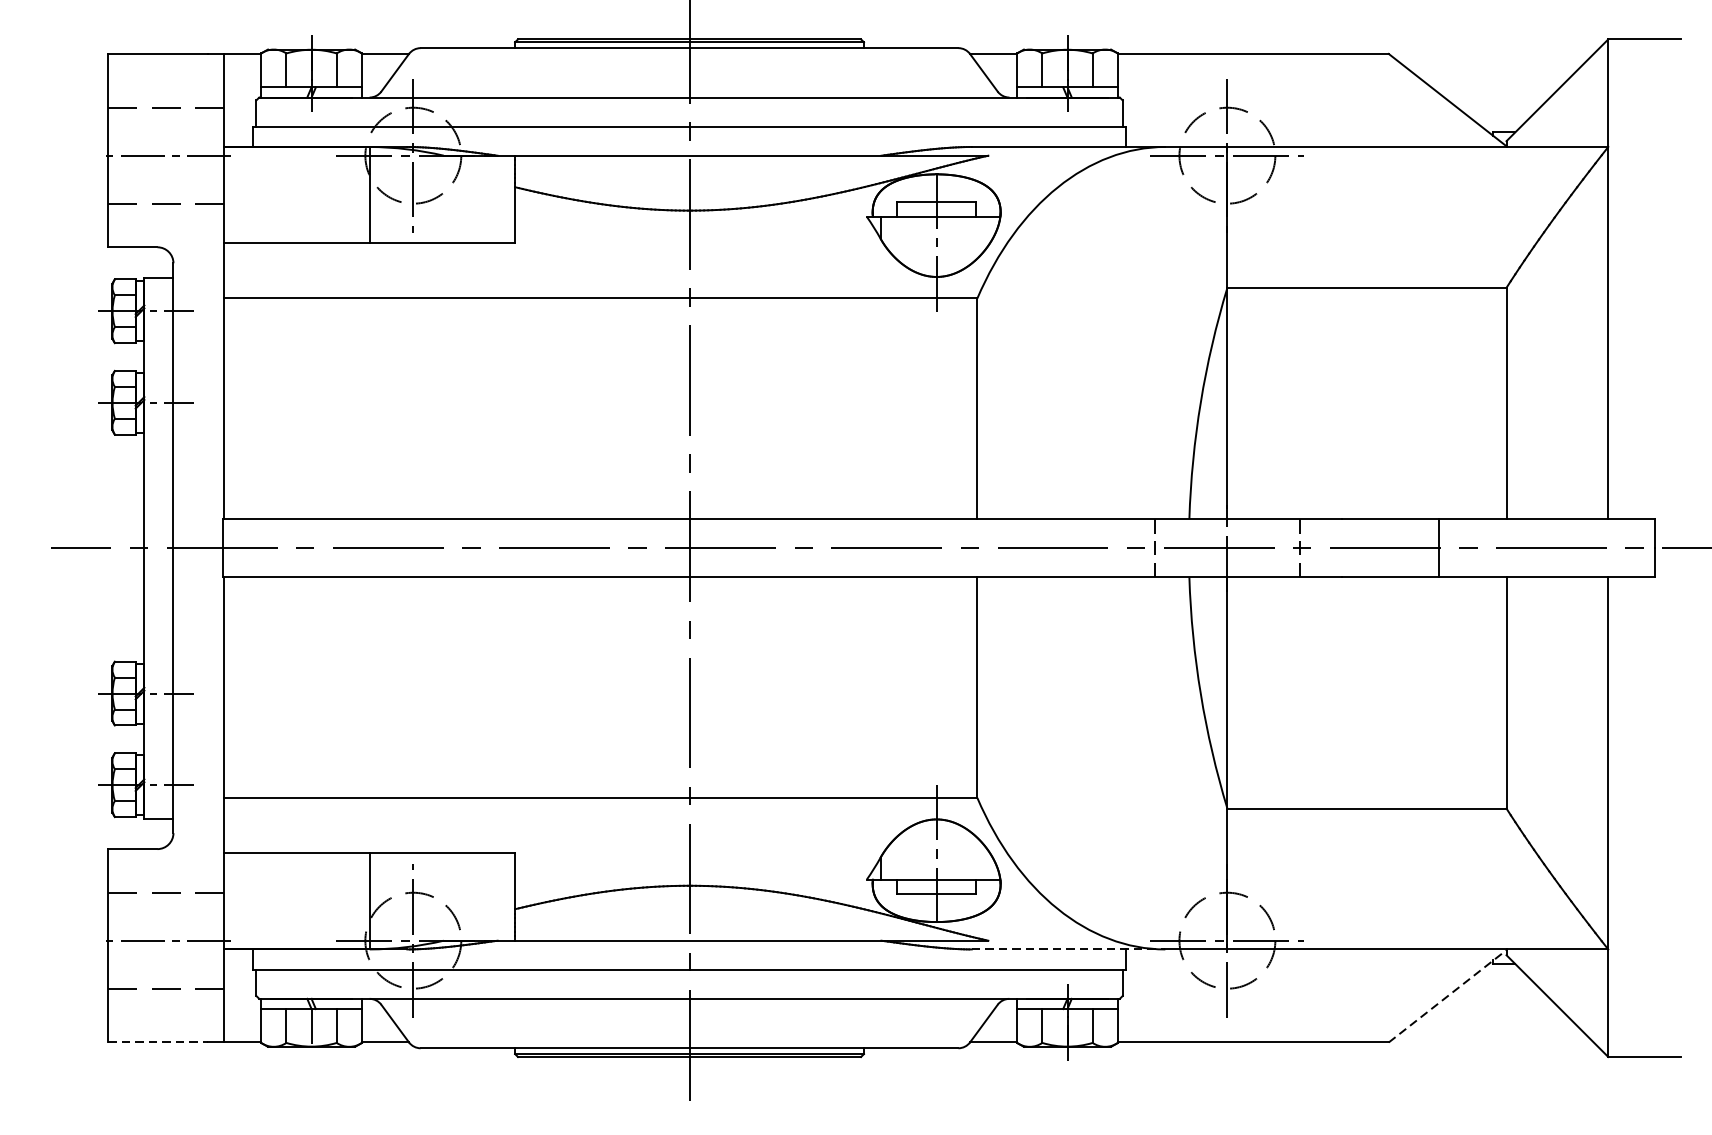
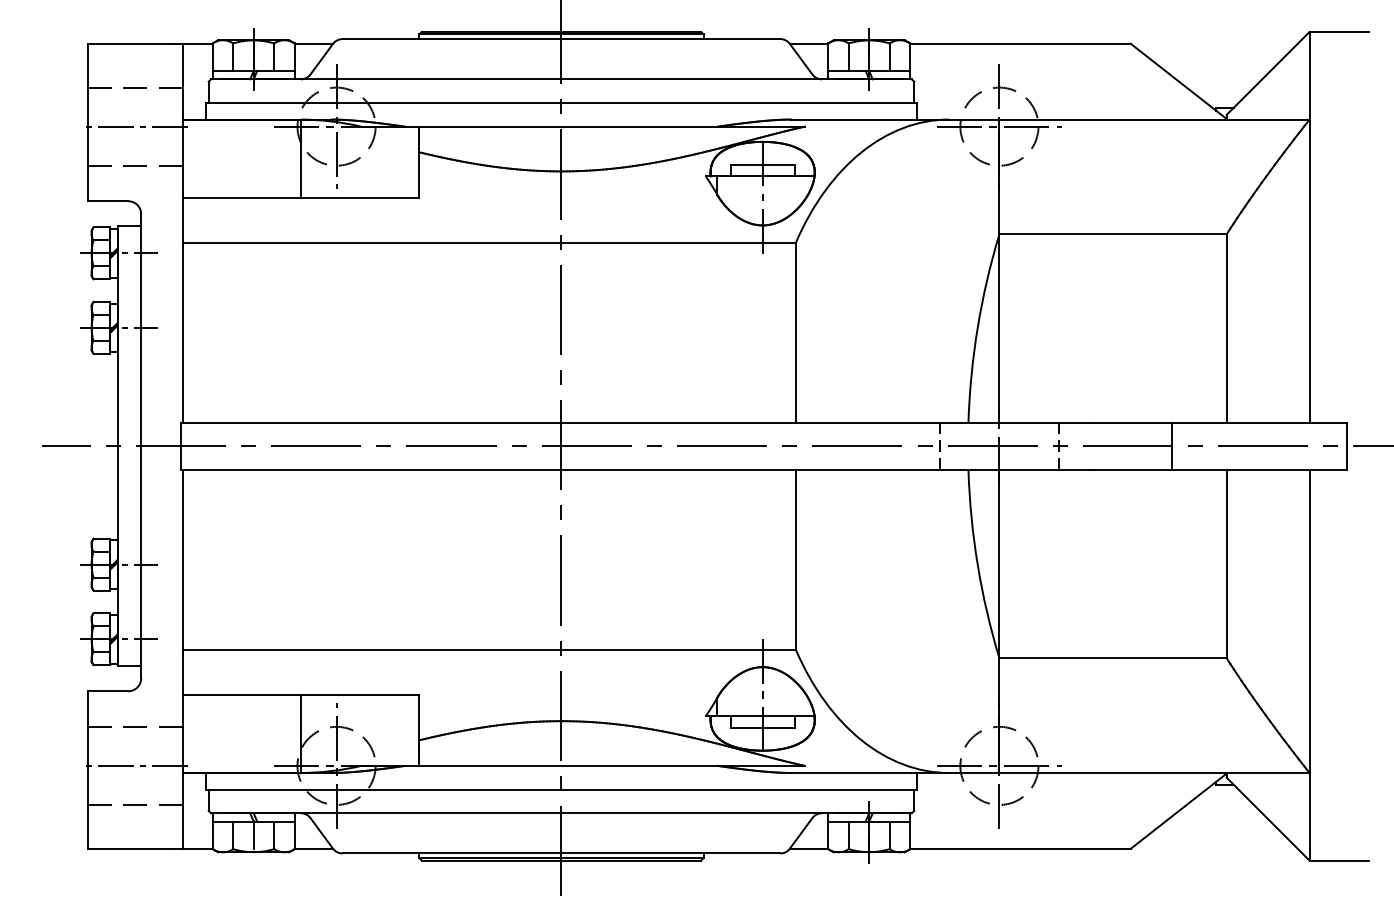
line: (1069, 948) -> (870, 772), dashed -> solid
line: (1447, 996) -> (1178, 811), dashed -> solid
line: (157, 1042) -> (128, 848), dashed -> solid

